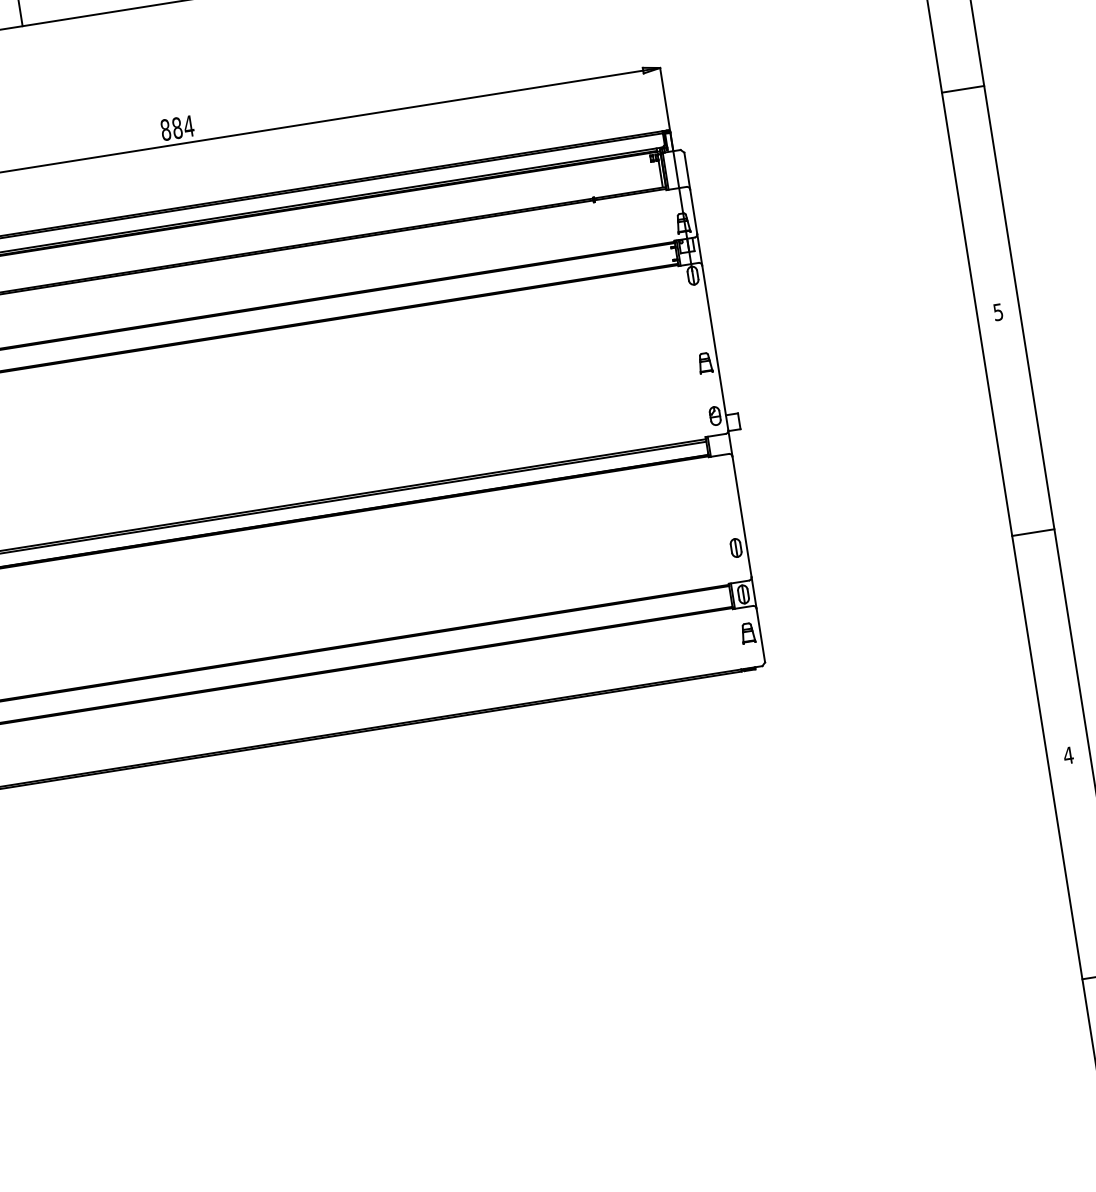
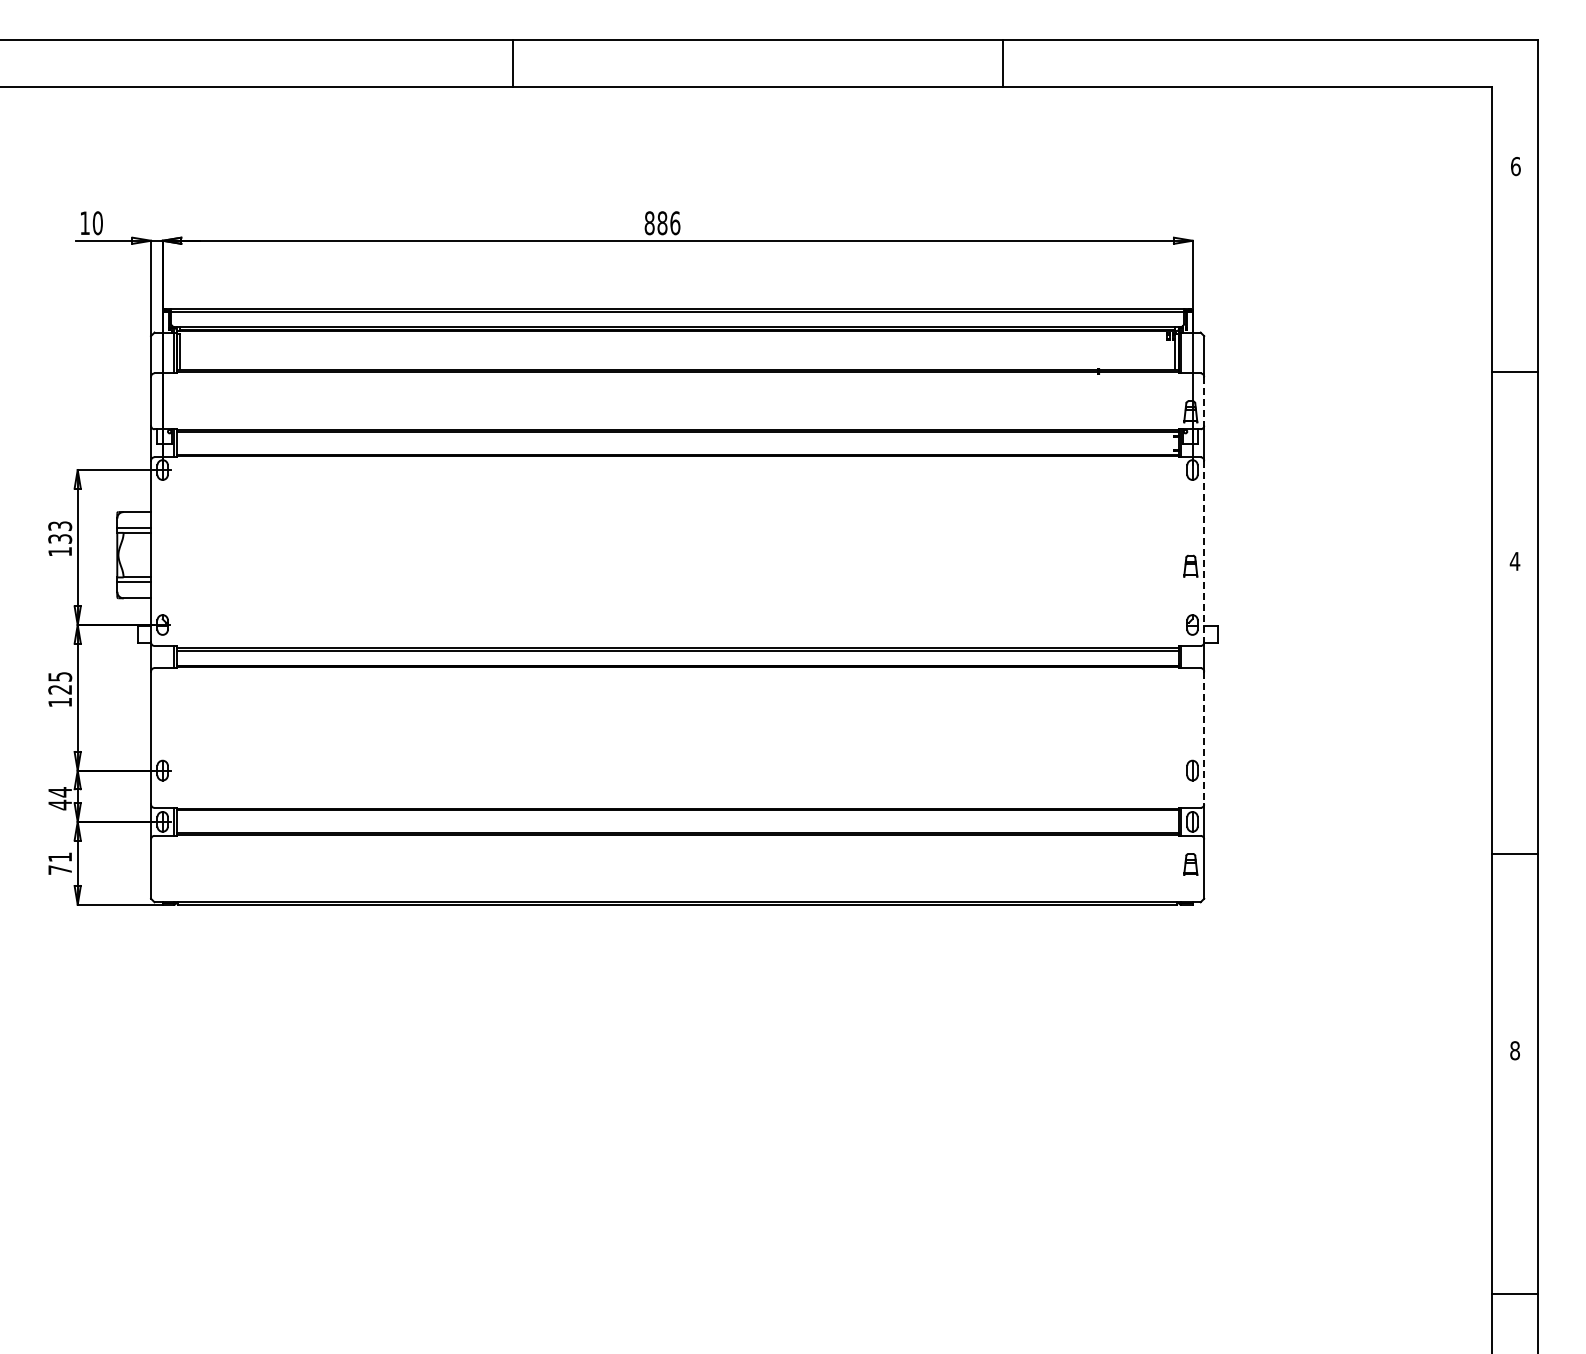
line: (962, 89) -> (1514, 372), moved
text: (189, 126) -> (675, 223), 884 -> 886
line: (694, 211) -> (1204, 401), solid -> dashed
text: (997, 312) -> (1514, 561), 5 -> 4
line: (715, 347) -> (1204, 551), solid -> dashed
line: (742, 517) -> (1204, 738), solid -> dashed
line: (1032, 532) -> (1514, 853), moved
text: (1068, 755) -> (1514, 1050), 4 -> 8

